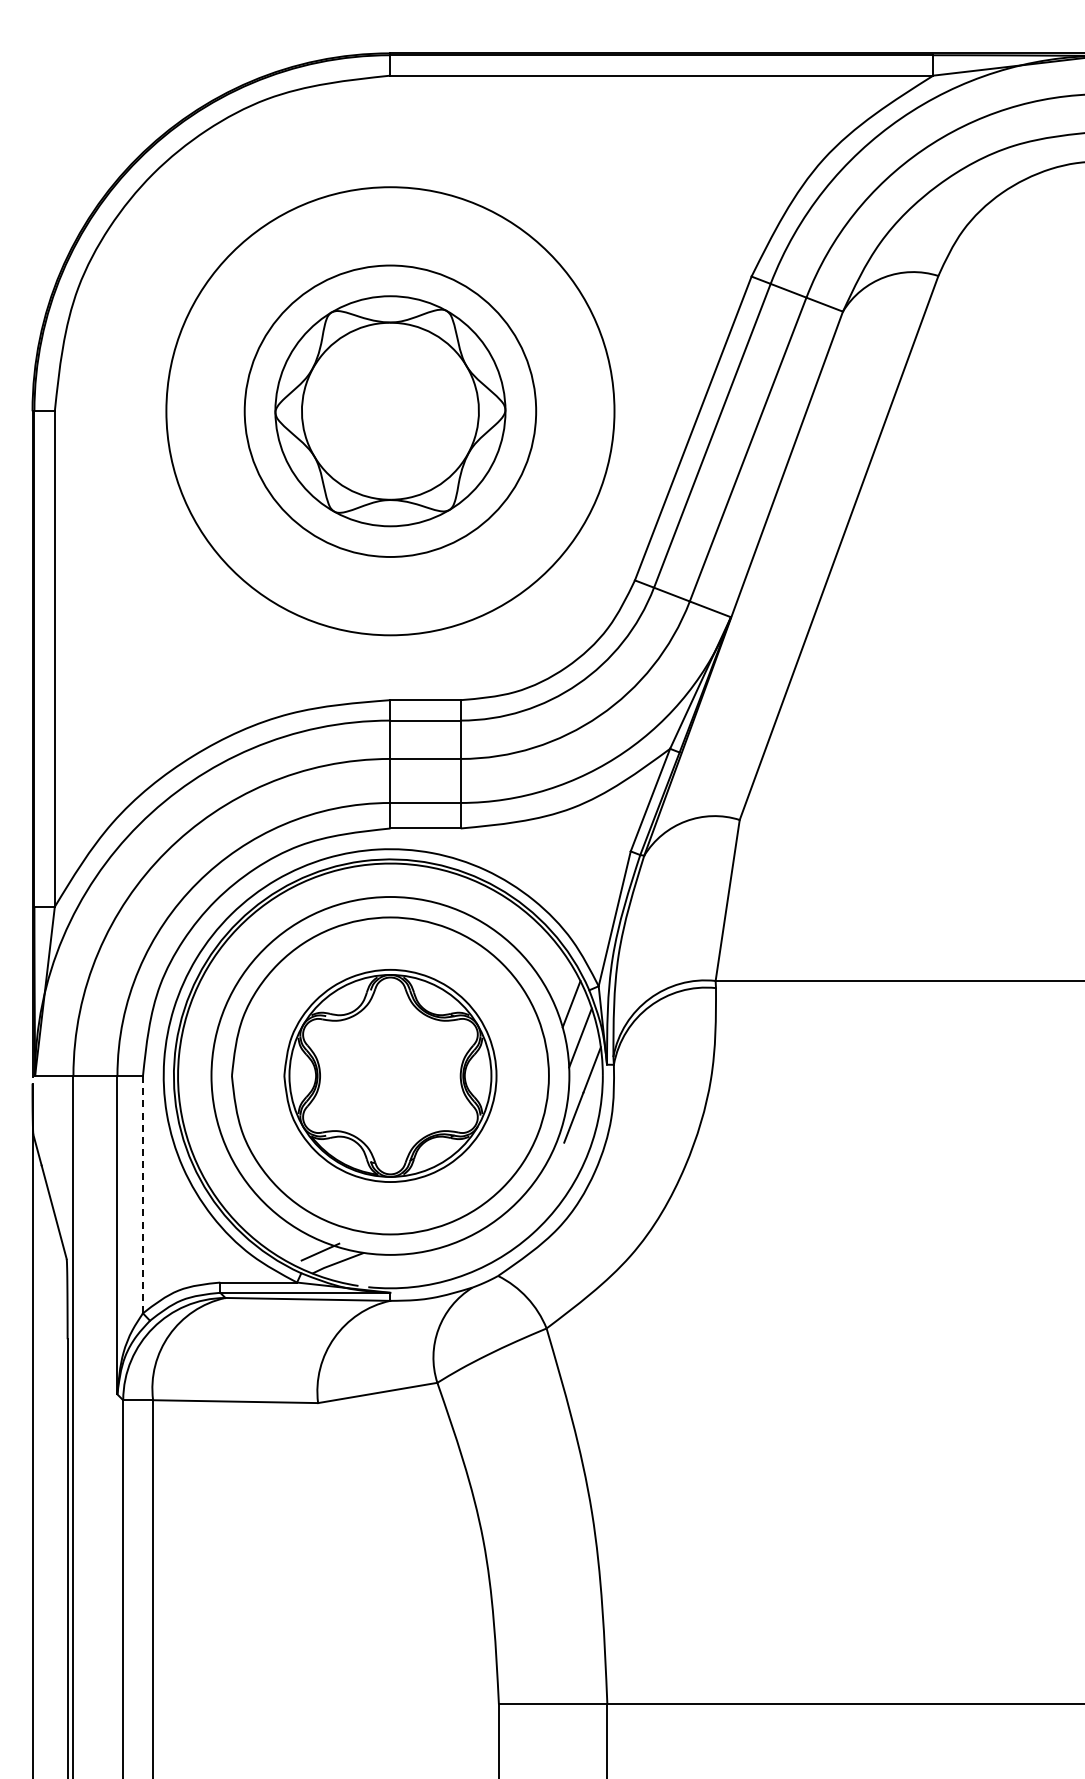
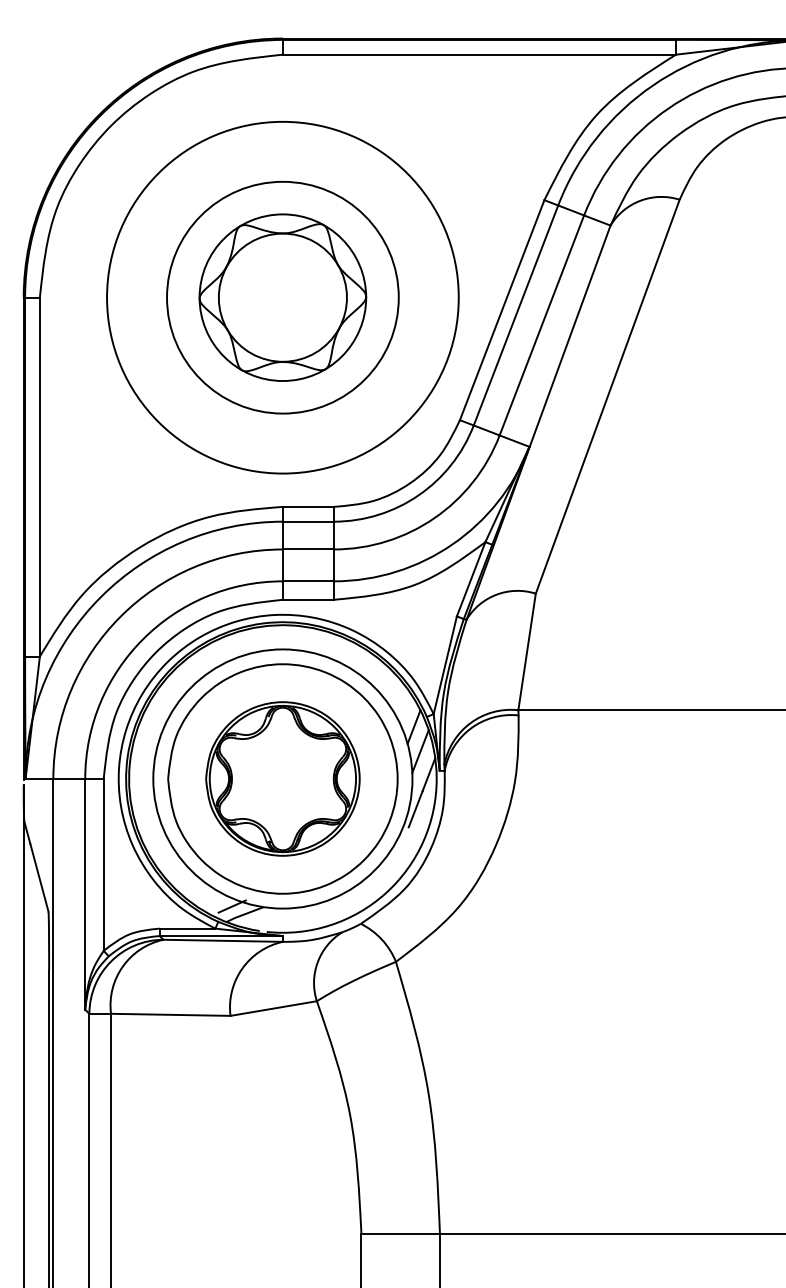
circle: (390, 411) -> (282, 297), size x0.71
circle: (390, 411) -> (282, 297), size x1.67
line: (142, 1194) -> (103, 864), dashed -> solid

